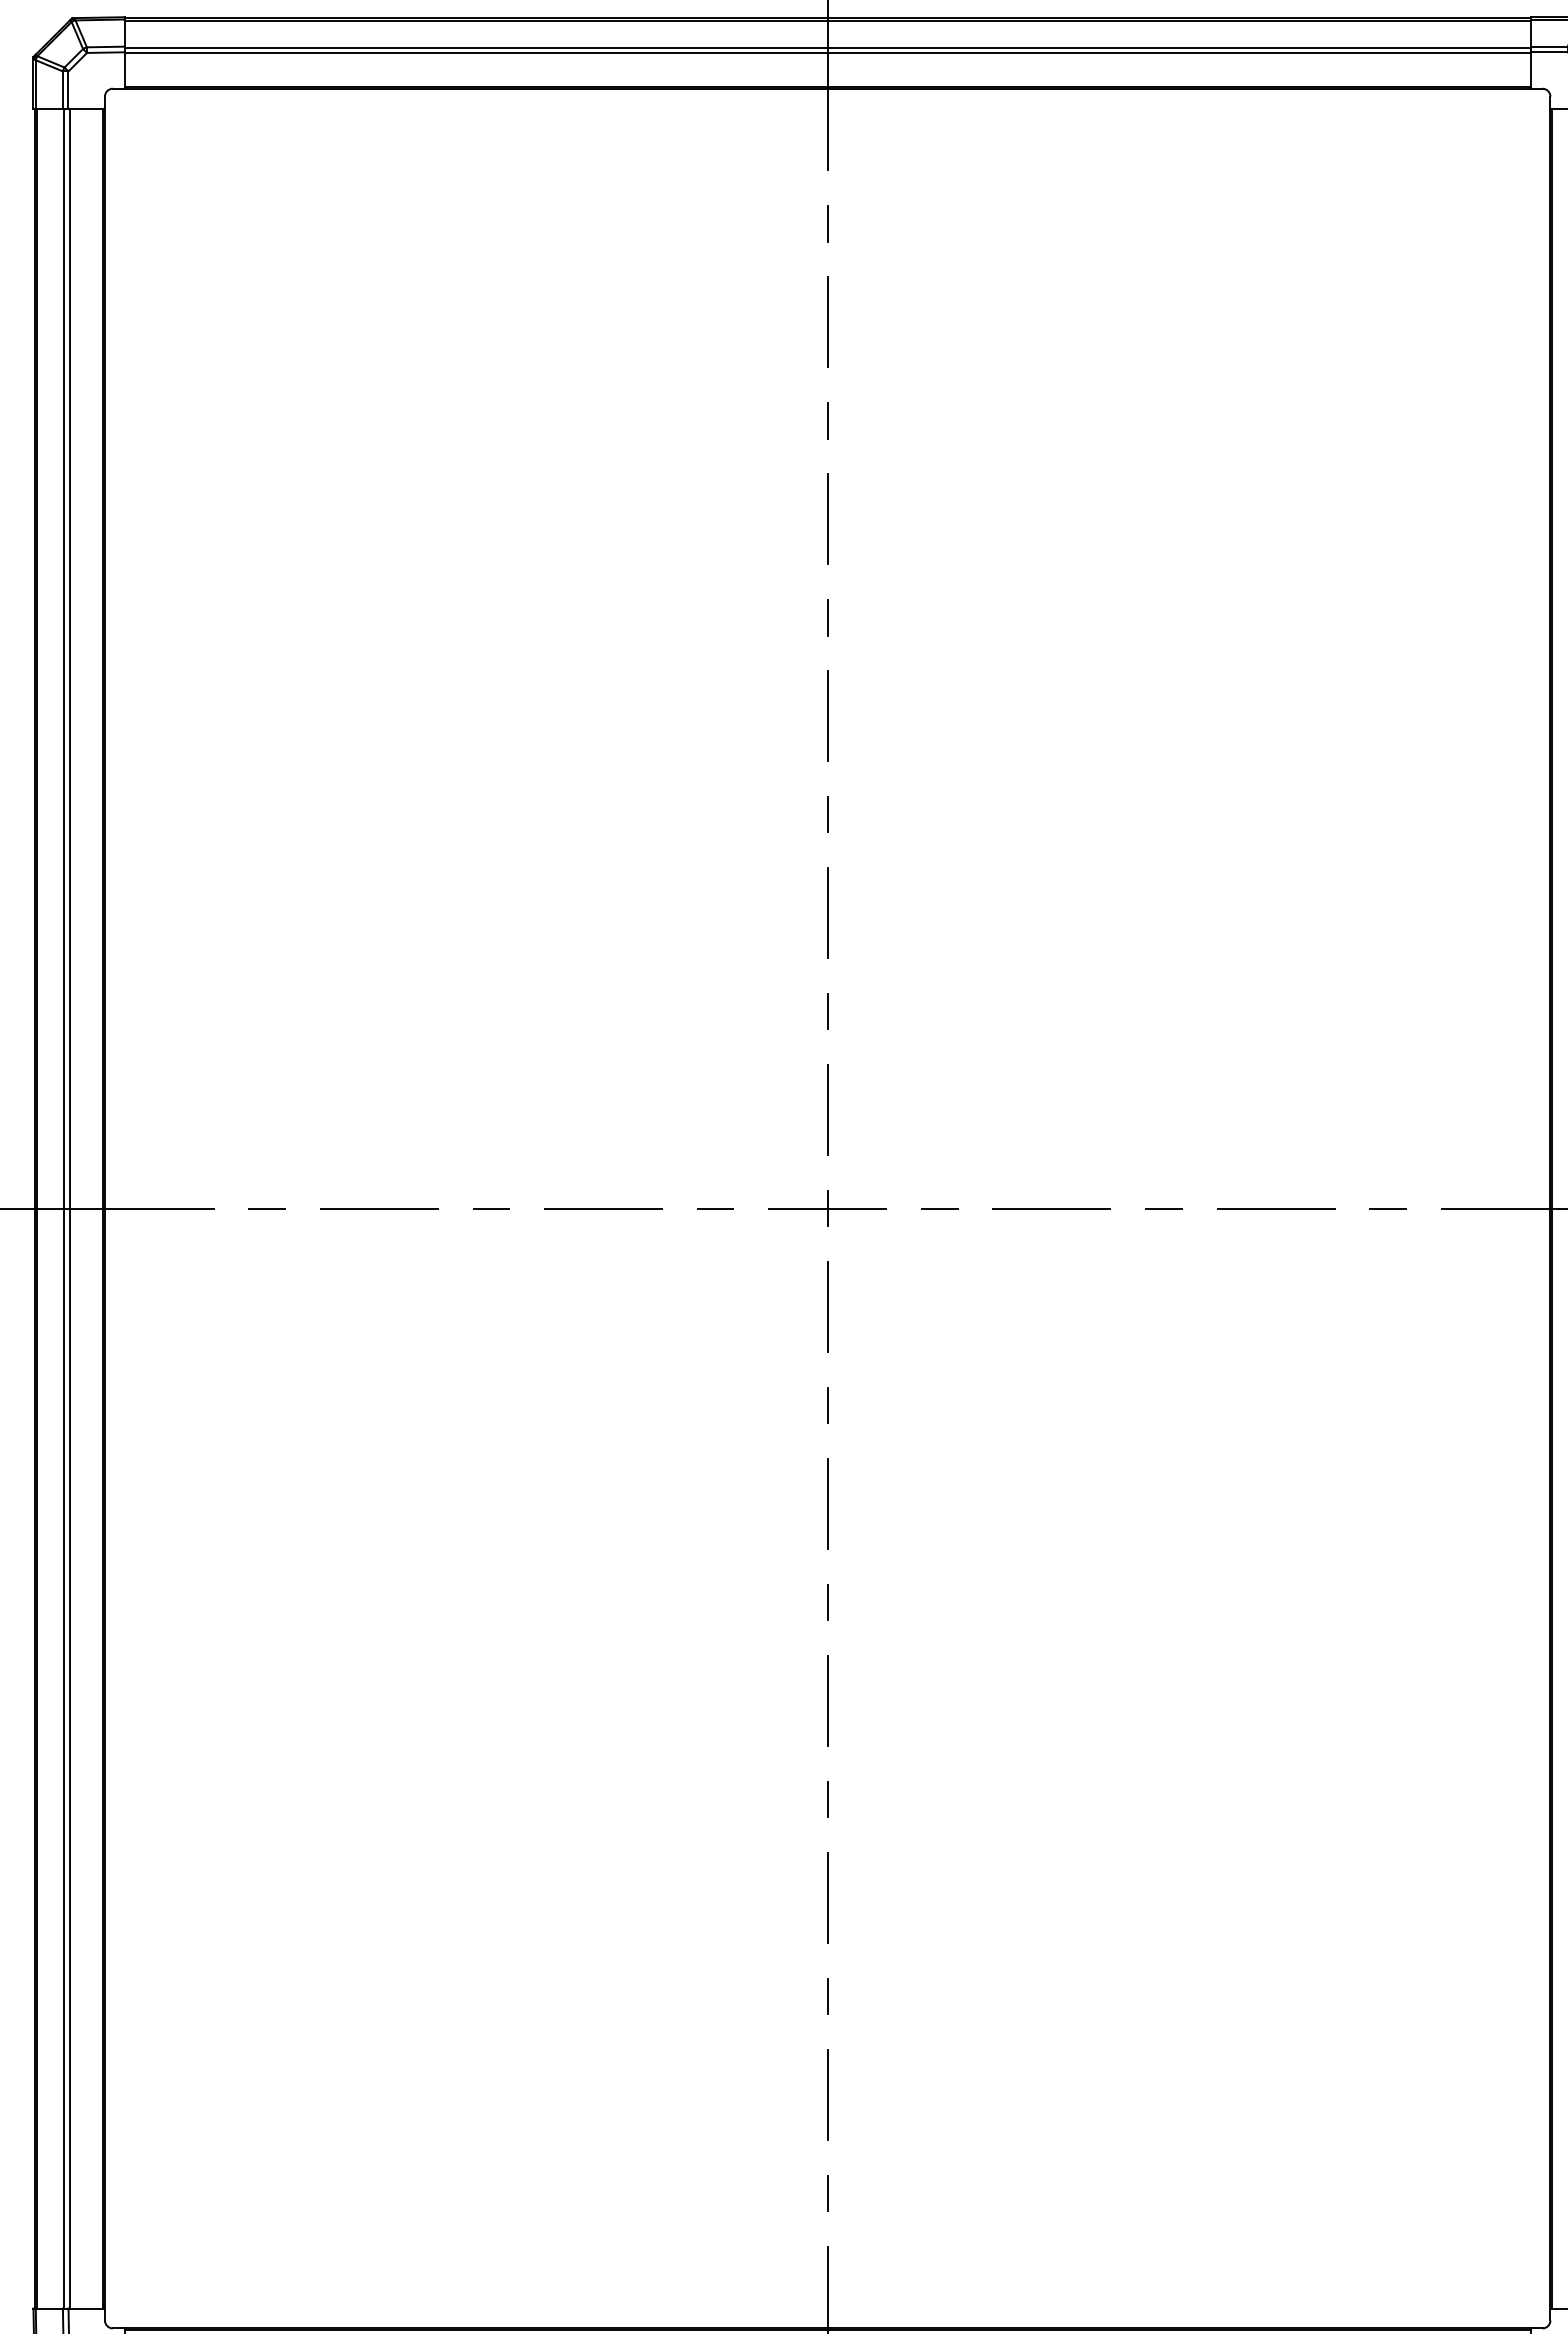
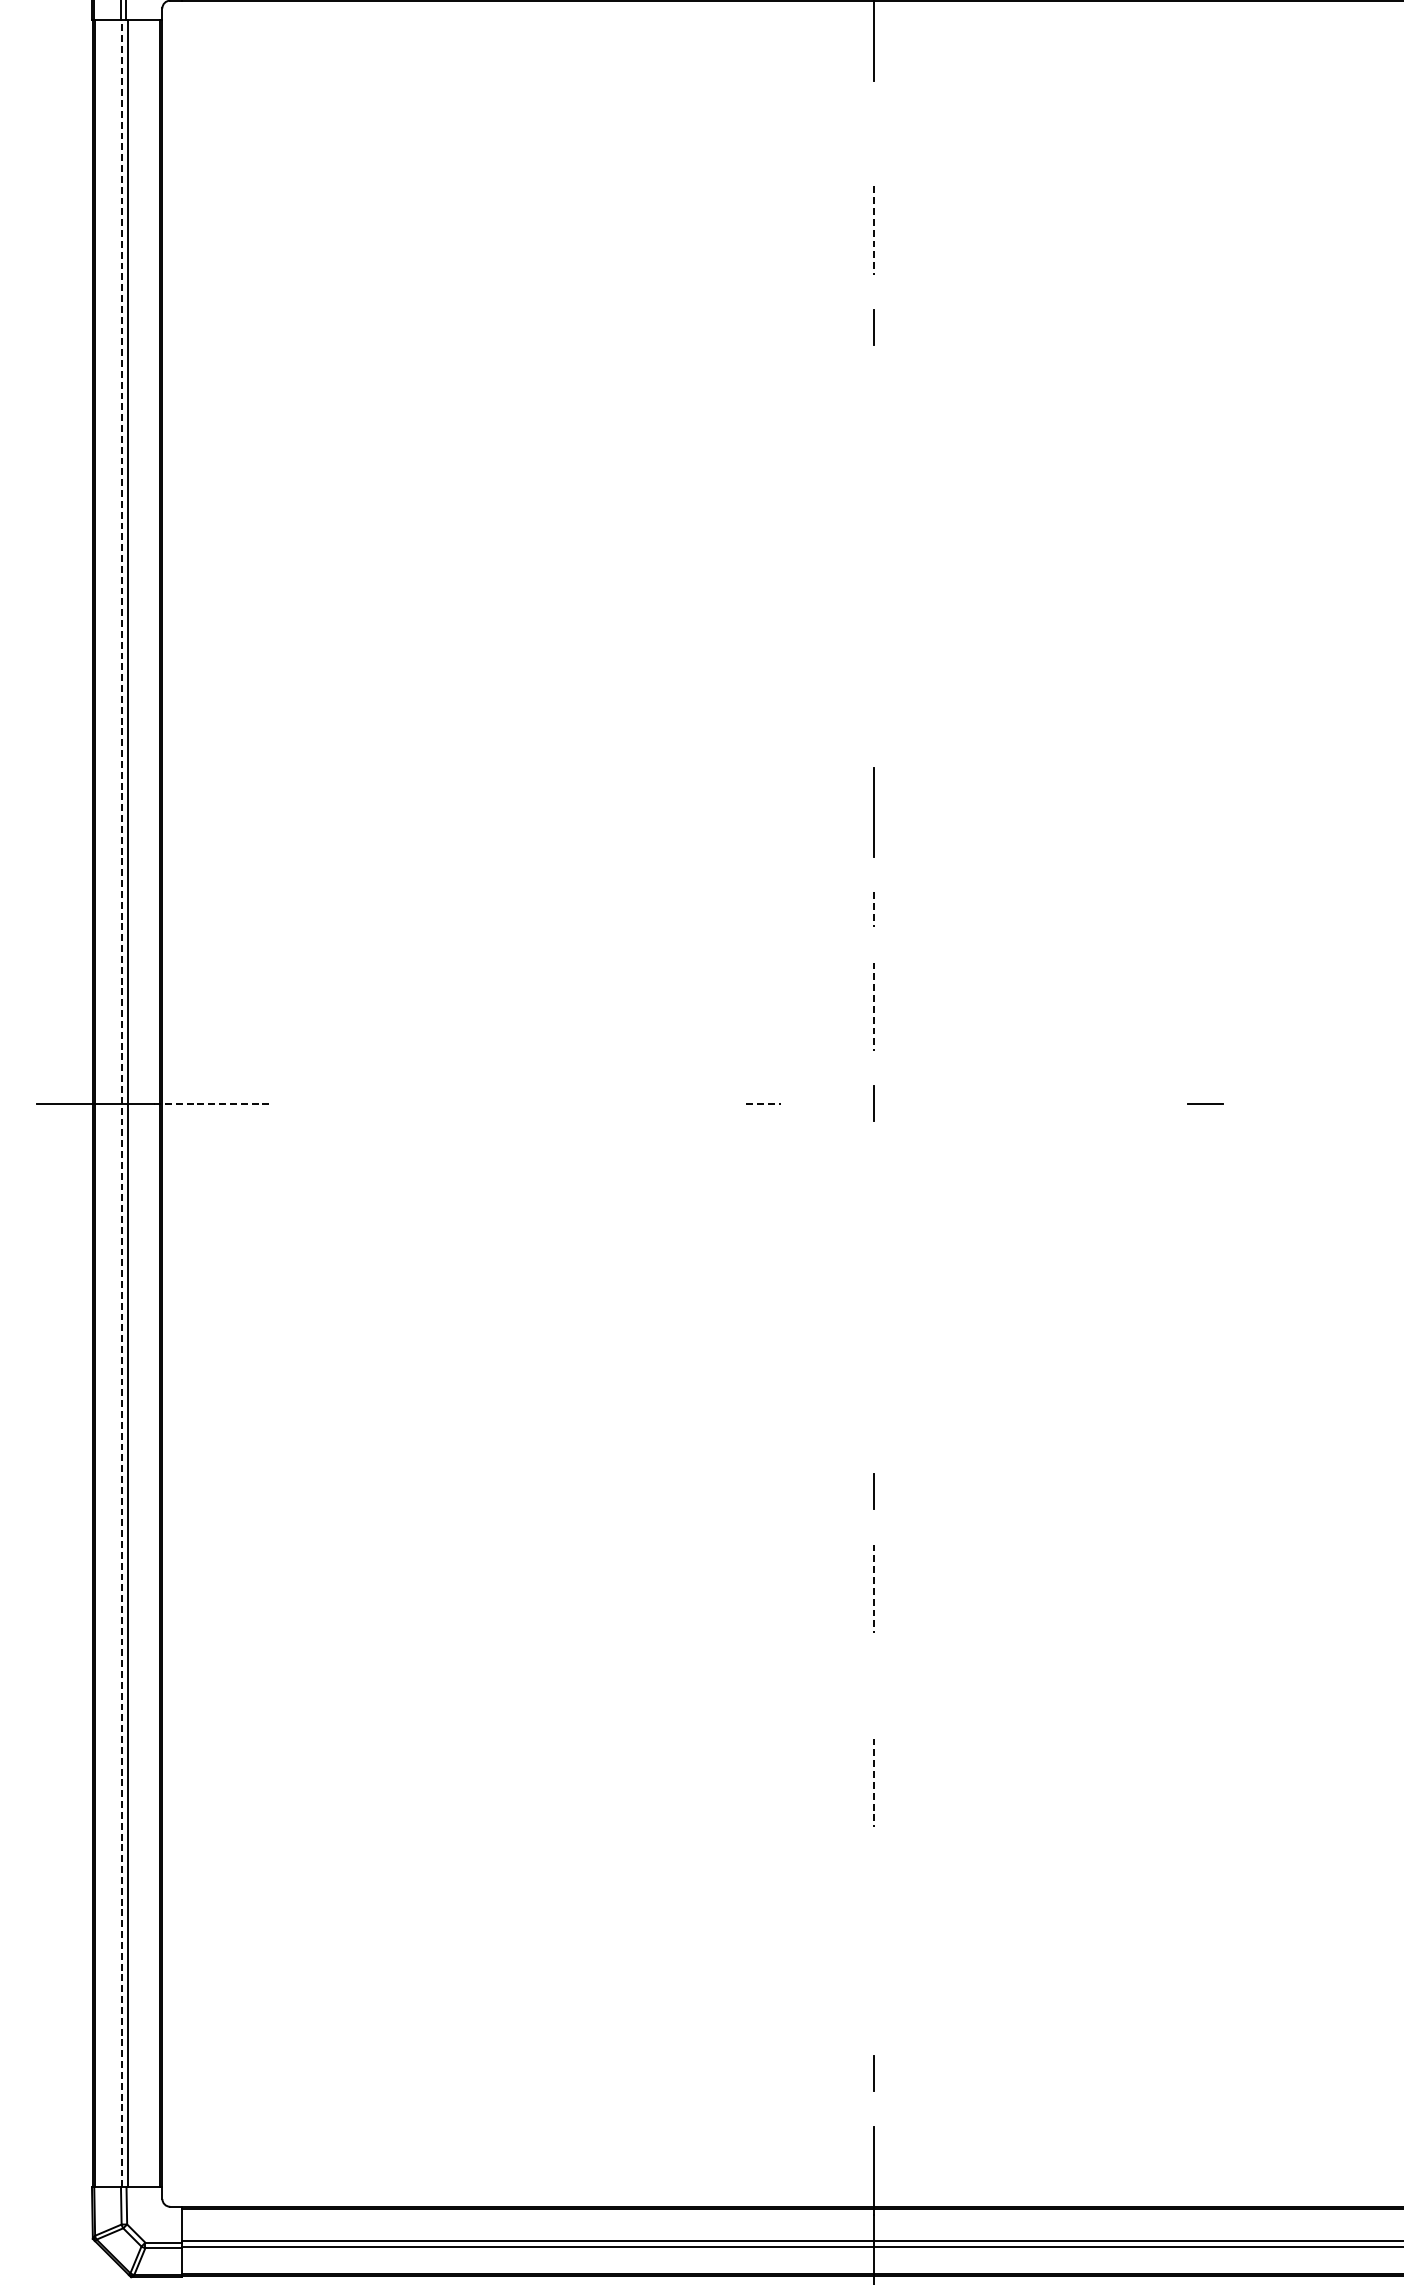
line: (827, 223) -> (874, 133), removed
line: (827, 322) -> (874, 230), solid -> dashed
line: (827, 519) -> (874, 424), removed
line: (827, 617) -> (874, 521), removed
line: (827, 716) -> (874, 619), removed
line: (827, 814) -> (874, 715), removed
line: (827, 1011) -> (874, 909), solid -> dashed
line: (827, 1110) -> (874, 1007), solid -> dashed
line: (64, 1208) -> (122, 1103), solid -> dashed
line: (155, 1208) -> (212, 1103), solid -> dashed
line: (266, 1208) -> (321, 1103), removed
line: (378, 1208) -> (431, 1103), removed
line: (491, 1208) -> (543, 1103), removed
line: (602, 1208) -> (652, 1103), removed
line: (715, 1208) -> (763, 1103), solid -> dashed
line: (827, 1208) -> (874, 1103), removed
line: (939, 1208) -> (984, 1103), removed
line: (1051, 1208) -> (1094, 1103), removed
line: (1275, 1208) -> (1315, 1103), removed
line: (827, 1306) -> (874, 1200), removed
line: (827, 1405) -> (874, 1297), removed
line: (827, 1503) -> (874, 1394), removed
line: (827, 1701) -> (874, 1589), solid -> dashed
line: (827, 1799) -> (874, 1685), removed
line: (827, 1898) -> (874, 1783), solid -> dashed
line: (827, 1996) -> (874, 1879), removed
line: (827, 2094) -> (874, 1976), removed

